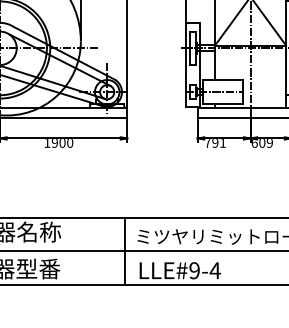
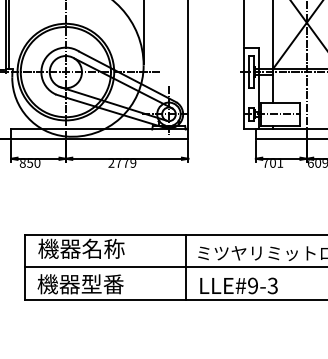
text: (58, 143) -> (122, 163), 1900 -> 2779
text: (214, 143) -> (272, 163), 791 -> 701
text: (214, 270) -> (272, 285), LLE#9-4 -> LLE#9-3

